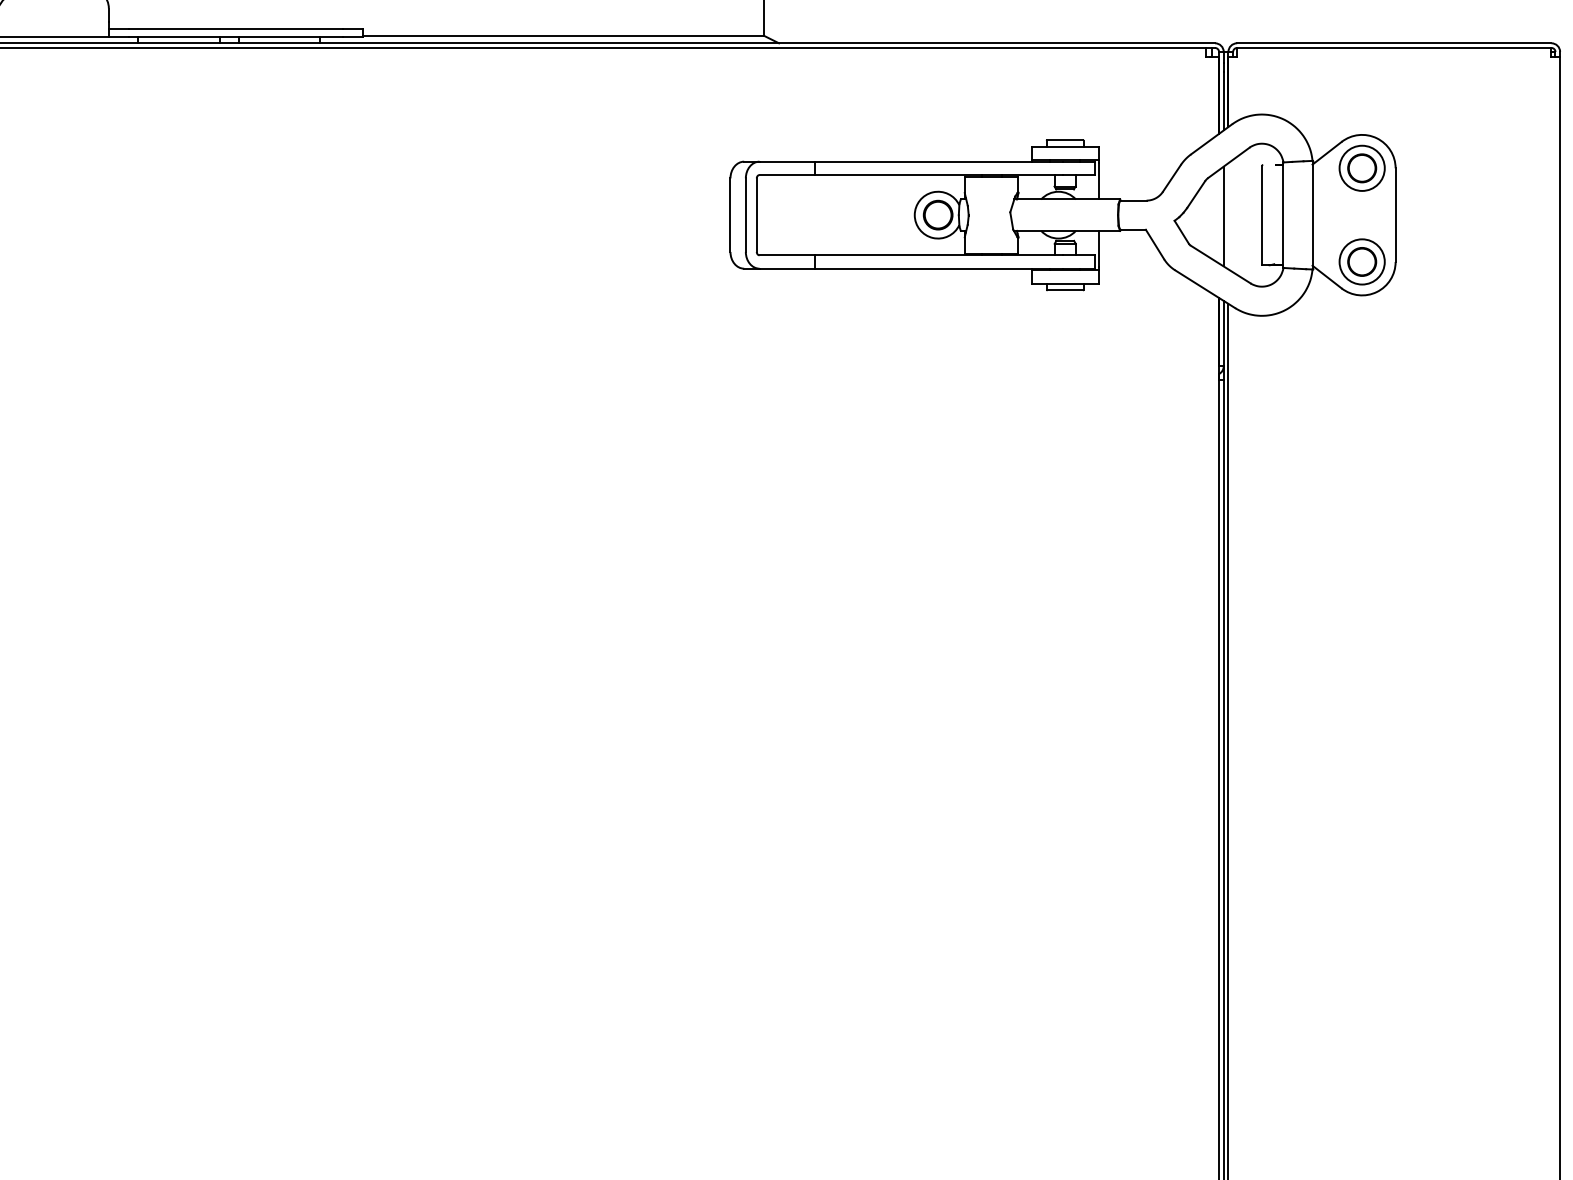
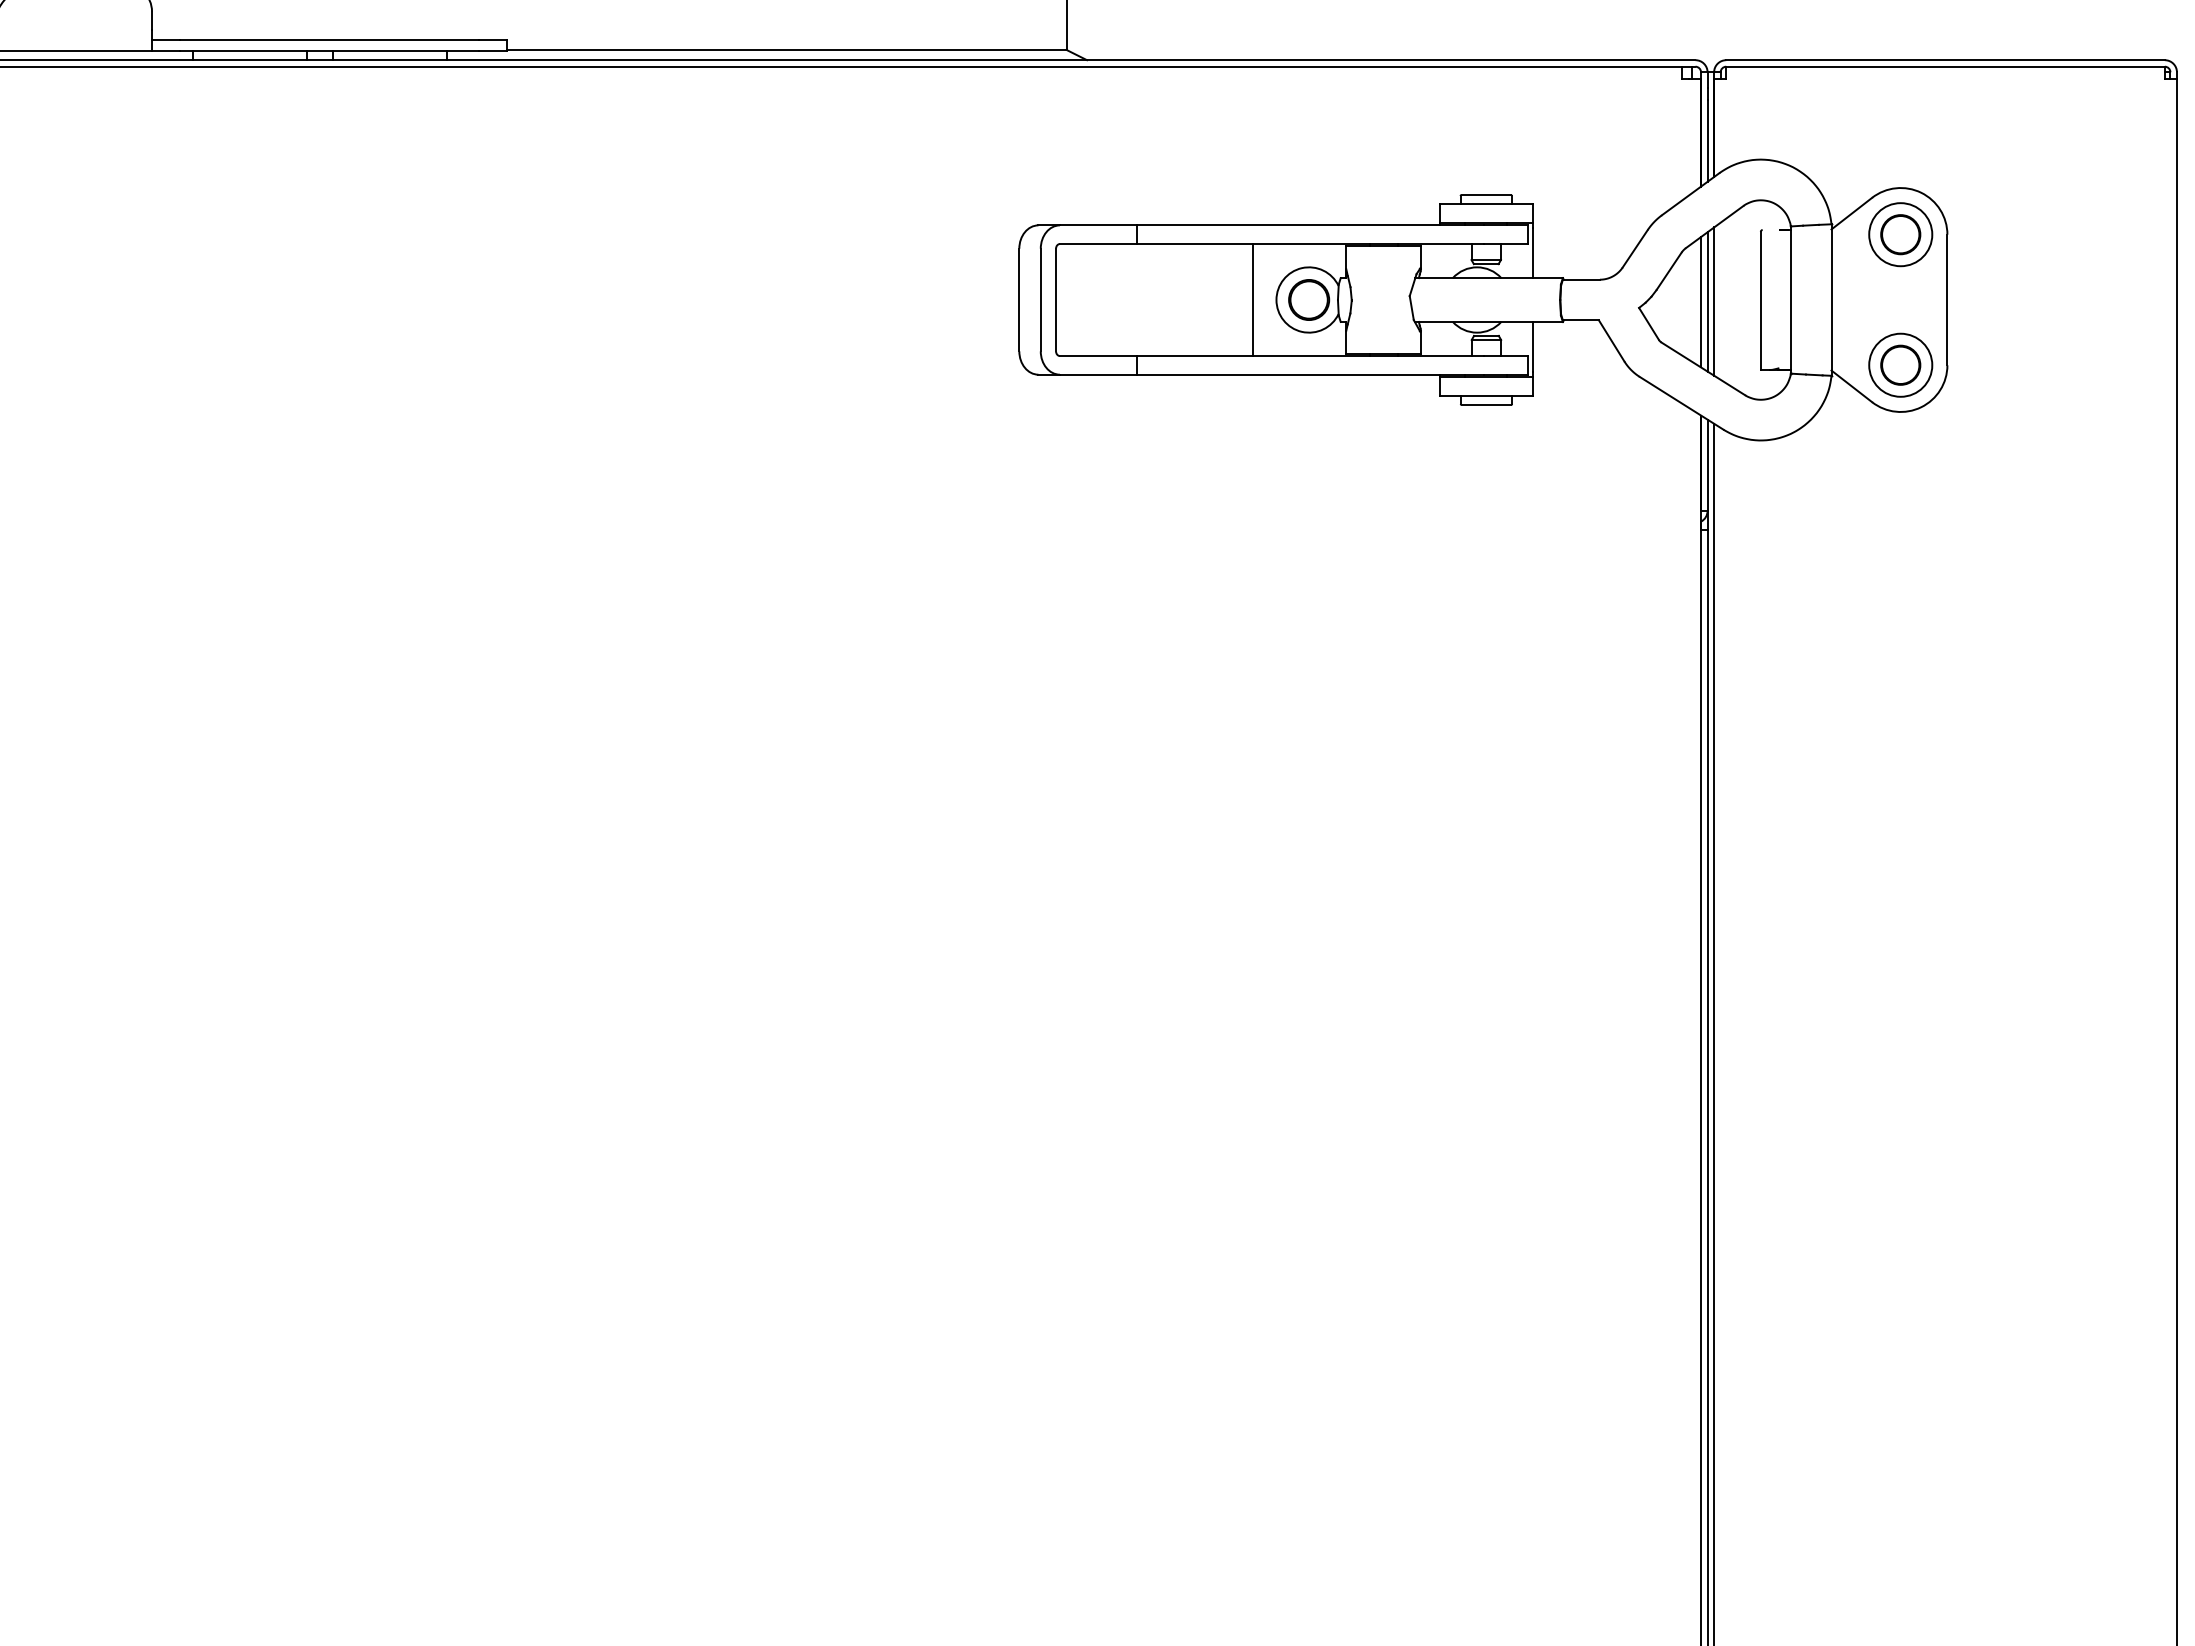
line: (898, 215) -> (1253, 300), added
line: (1219, 216) -> (1701, 302), added
line: (1228, 216) -> (1714, 301), added

